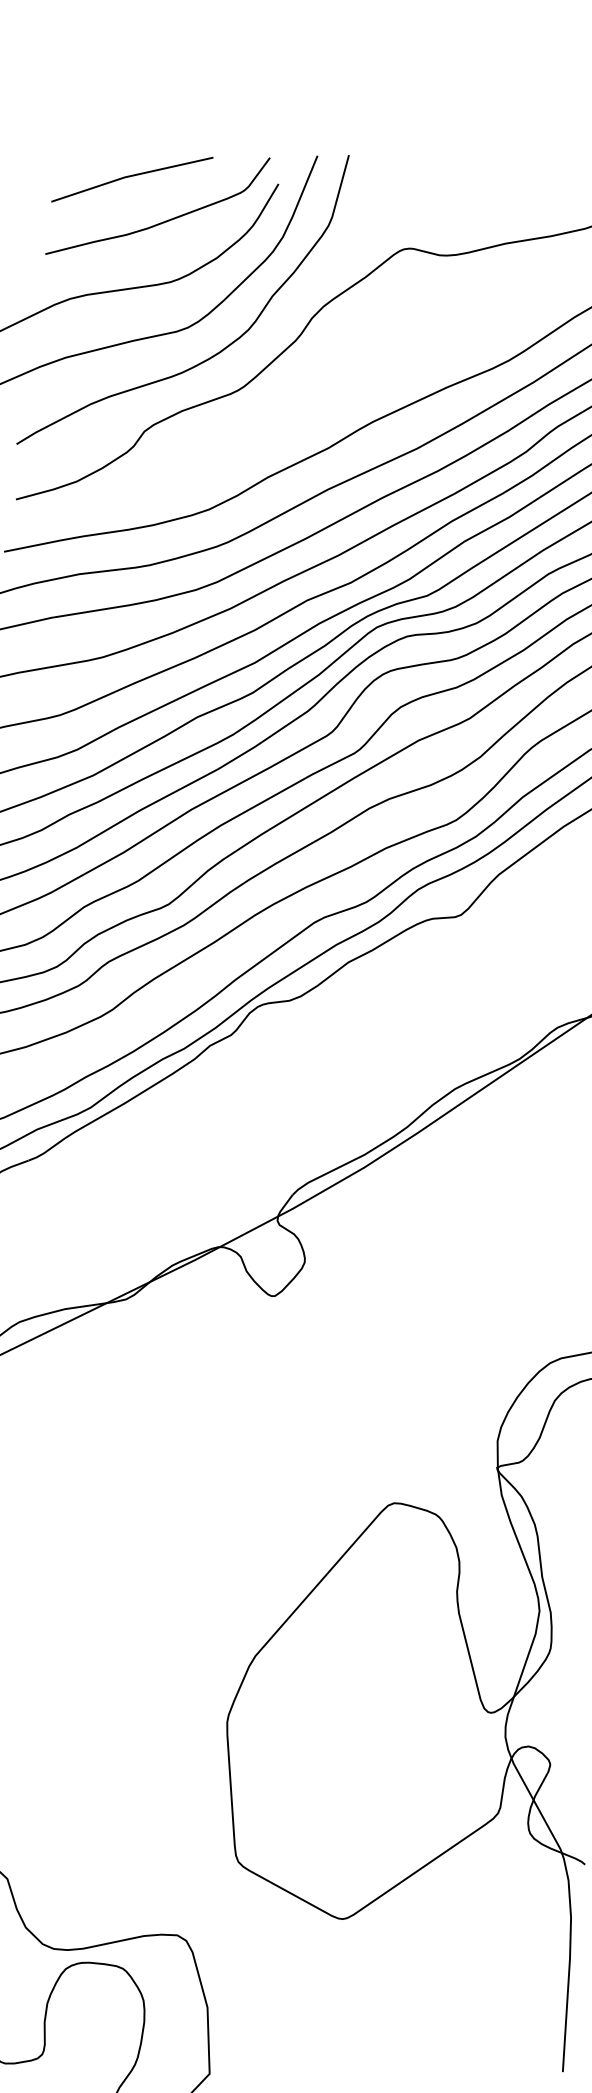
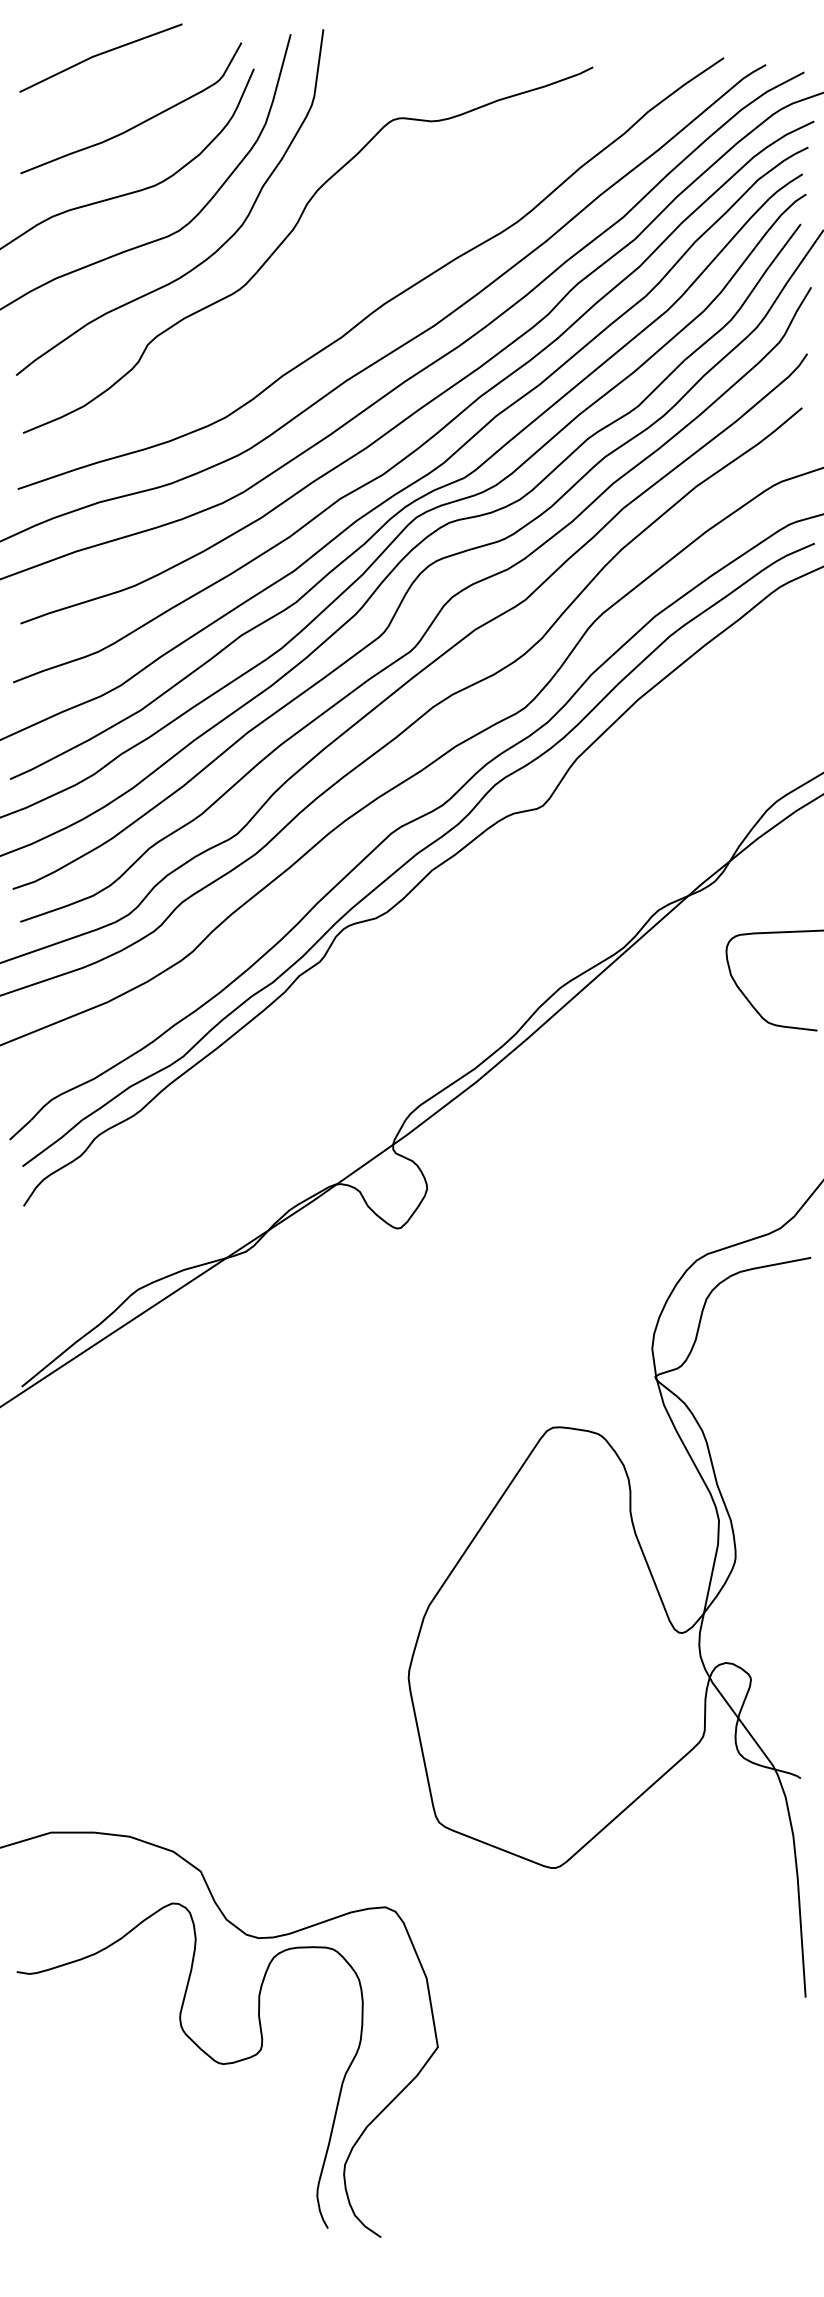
line: (131, 176) -> (99, 55), moved

